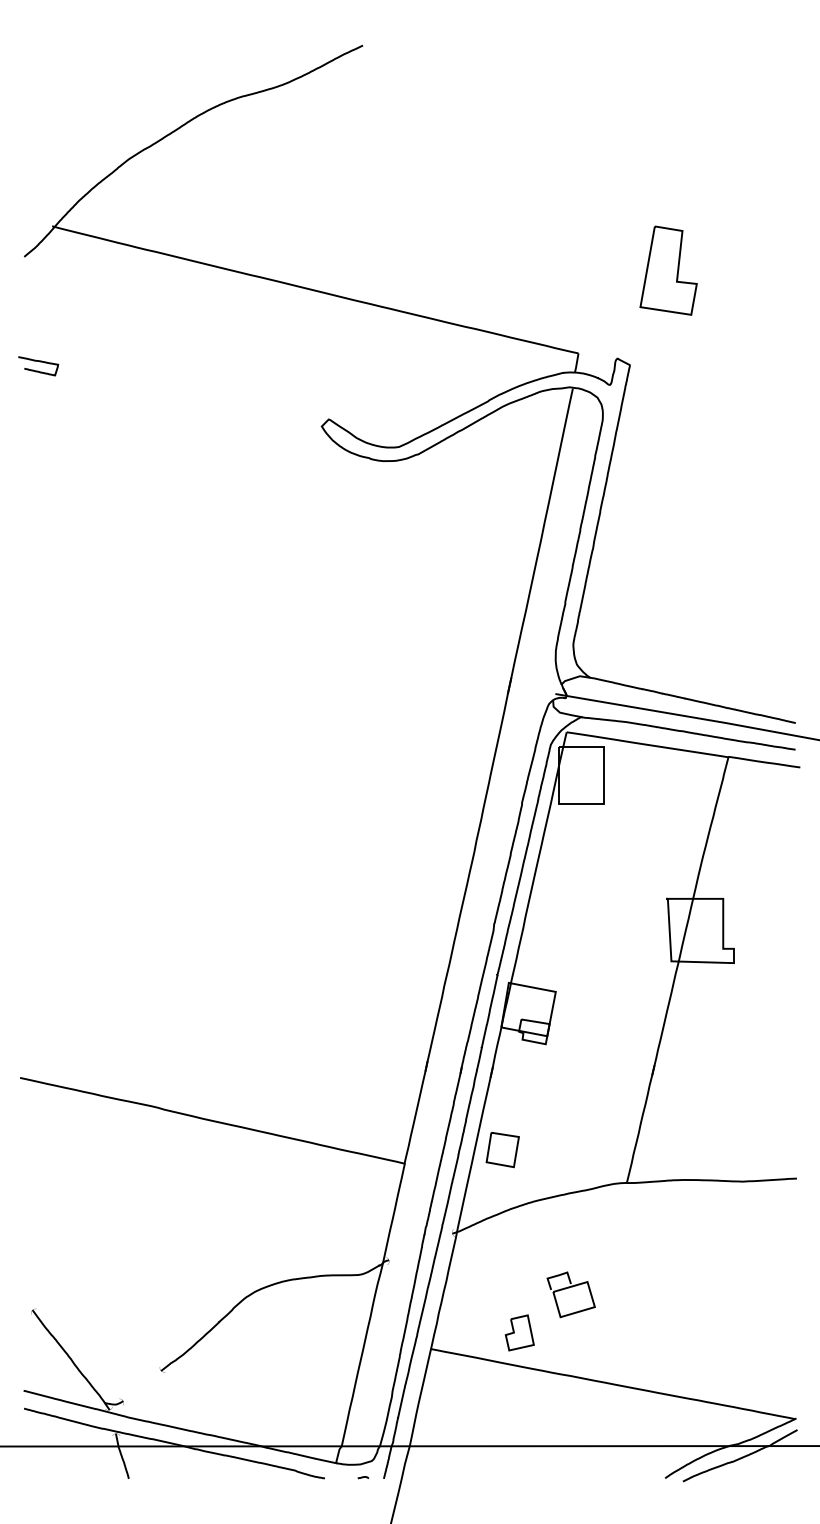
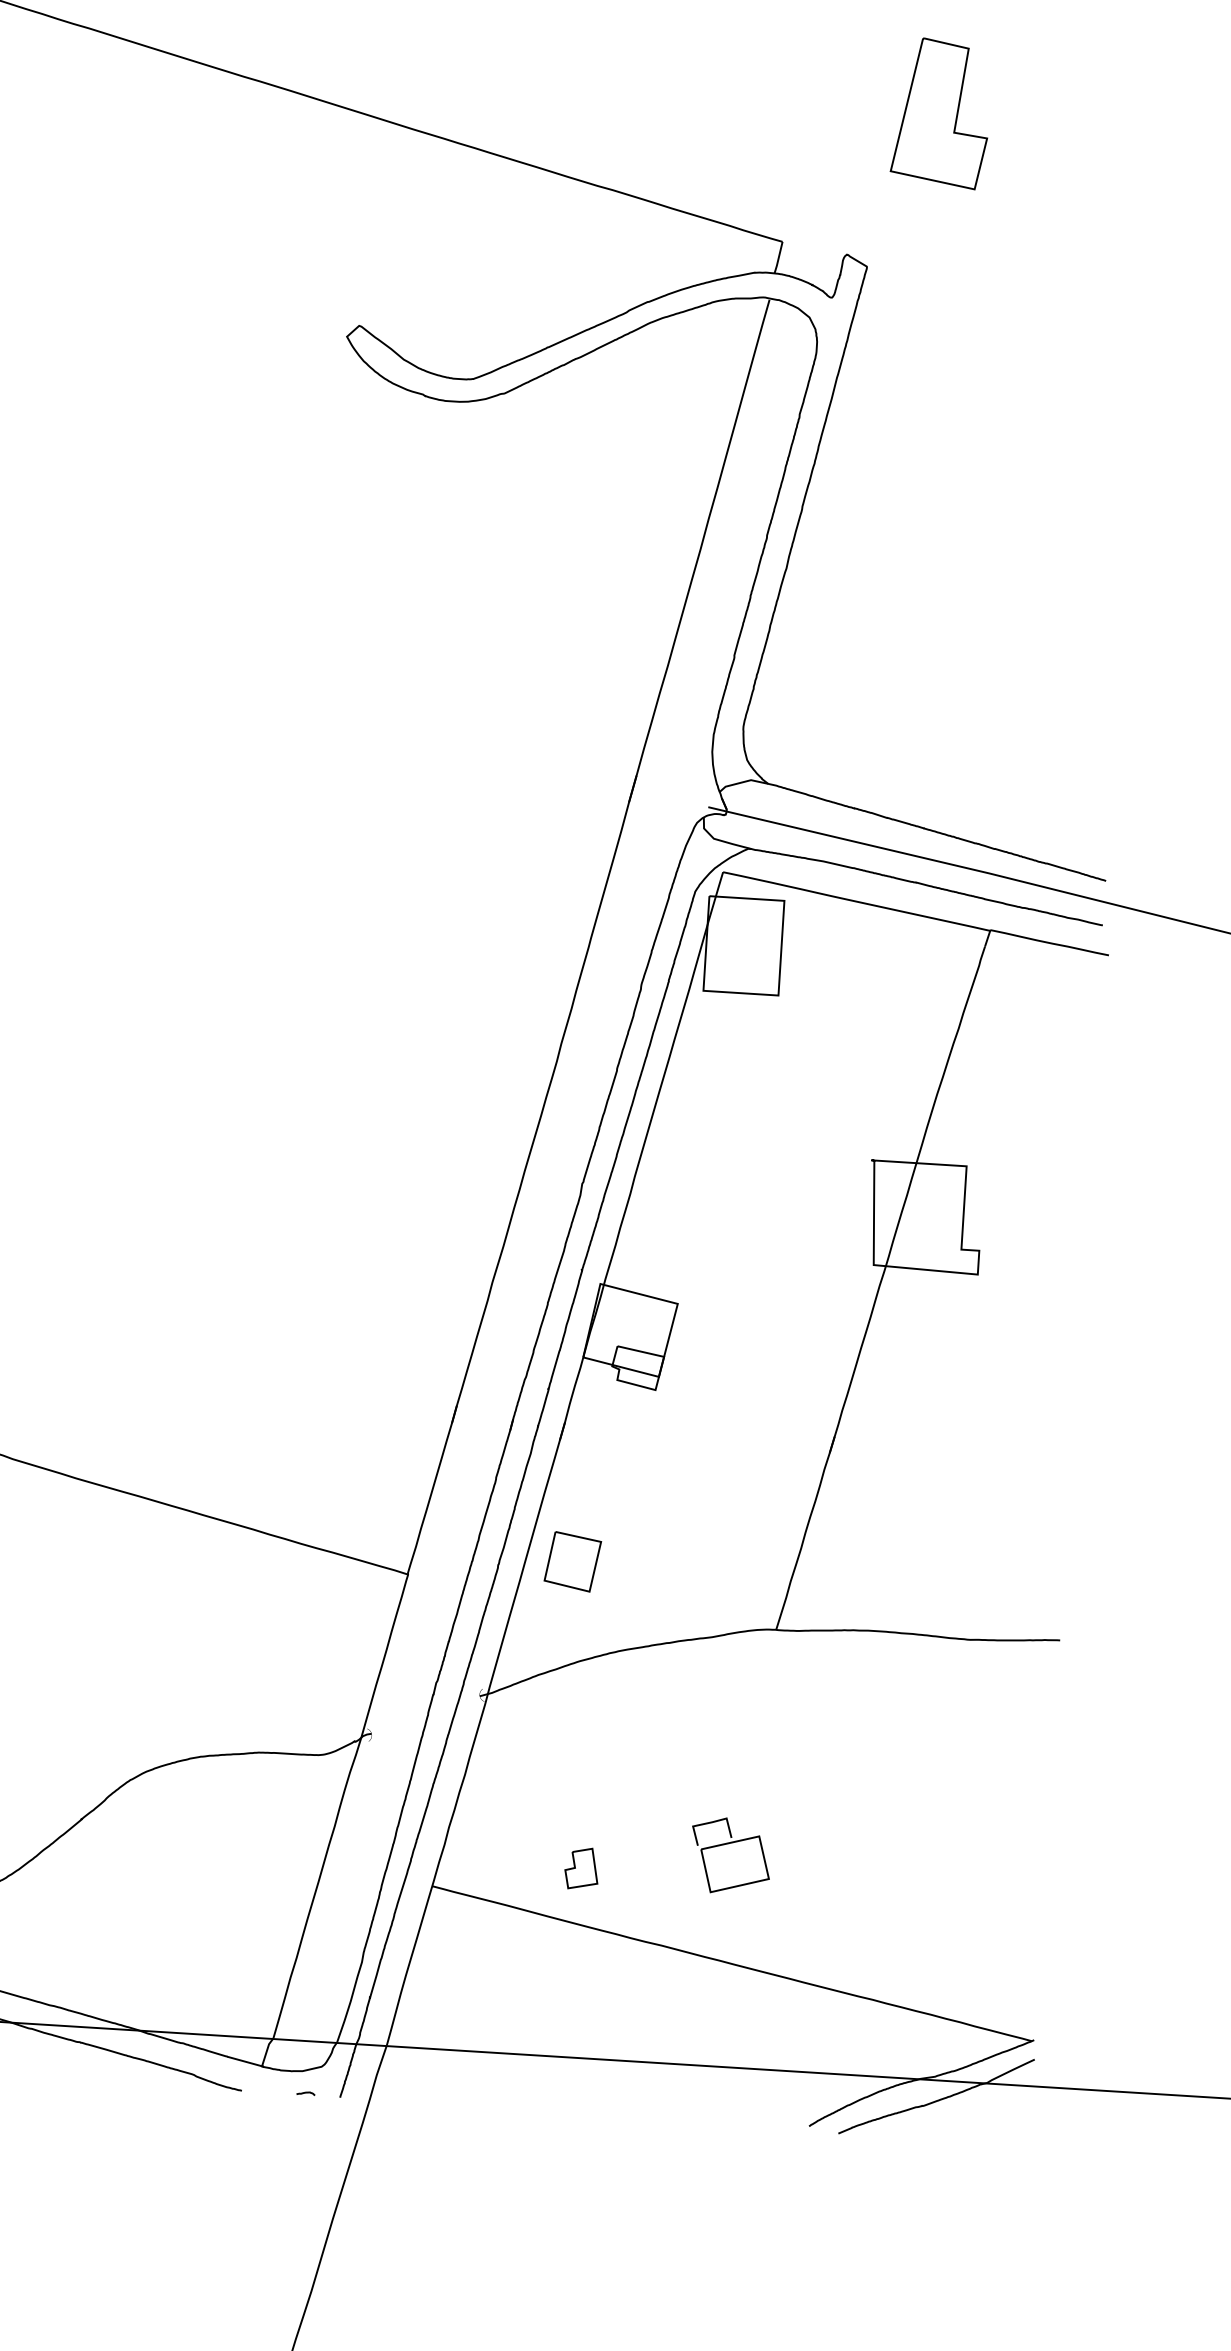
part: (570, 1294) -> (729, 1855), moved
part: (519, 1332) -> (581, 1867), size x0.7

